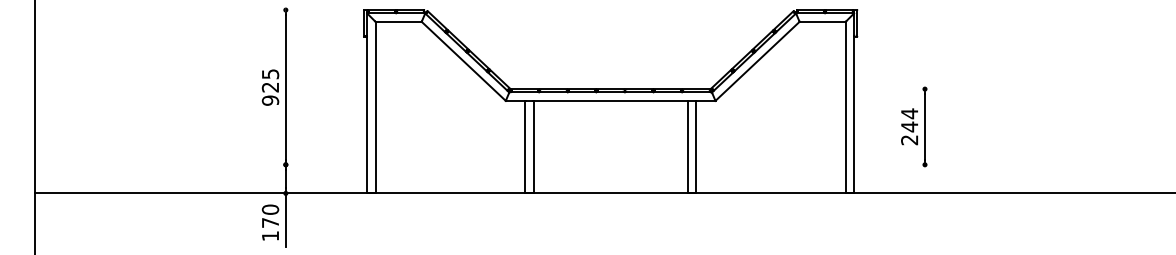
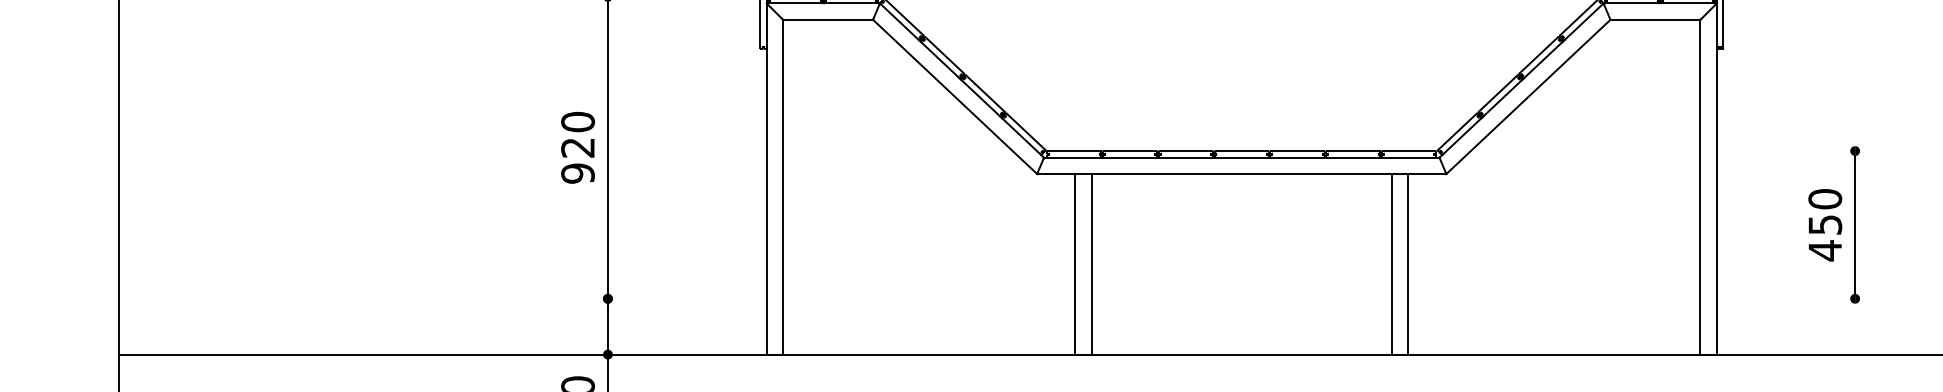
text: (270, 74) -> (577, 122), 925 -> 920
text: (909, 126) -> (1824, 224), 244 -> 450

